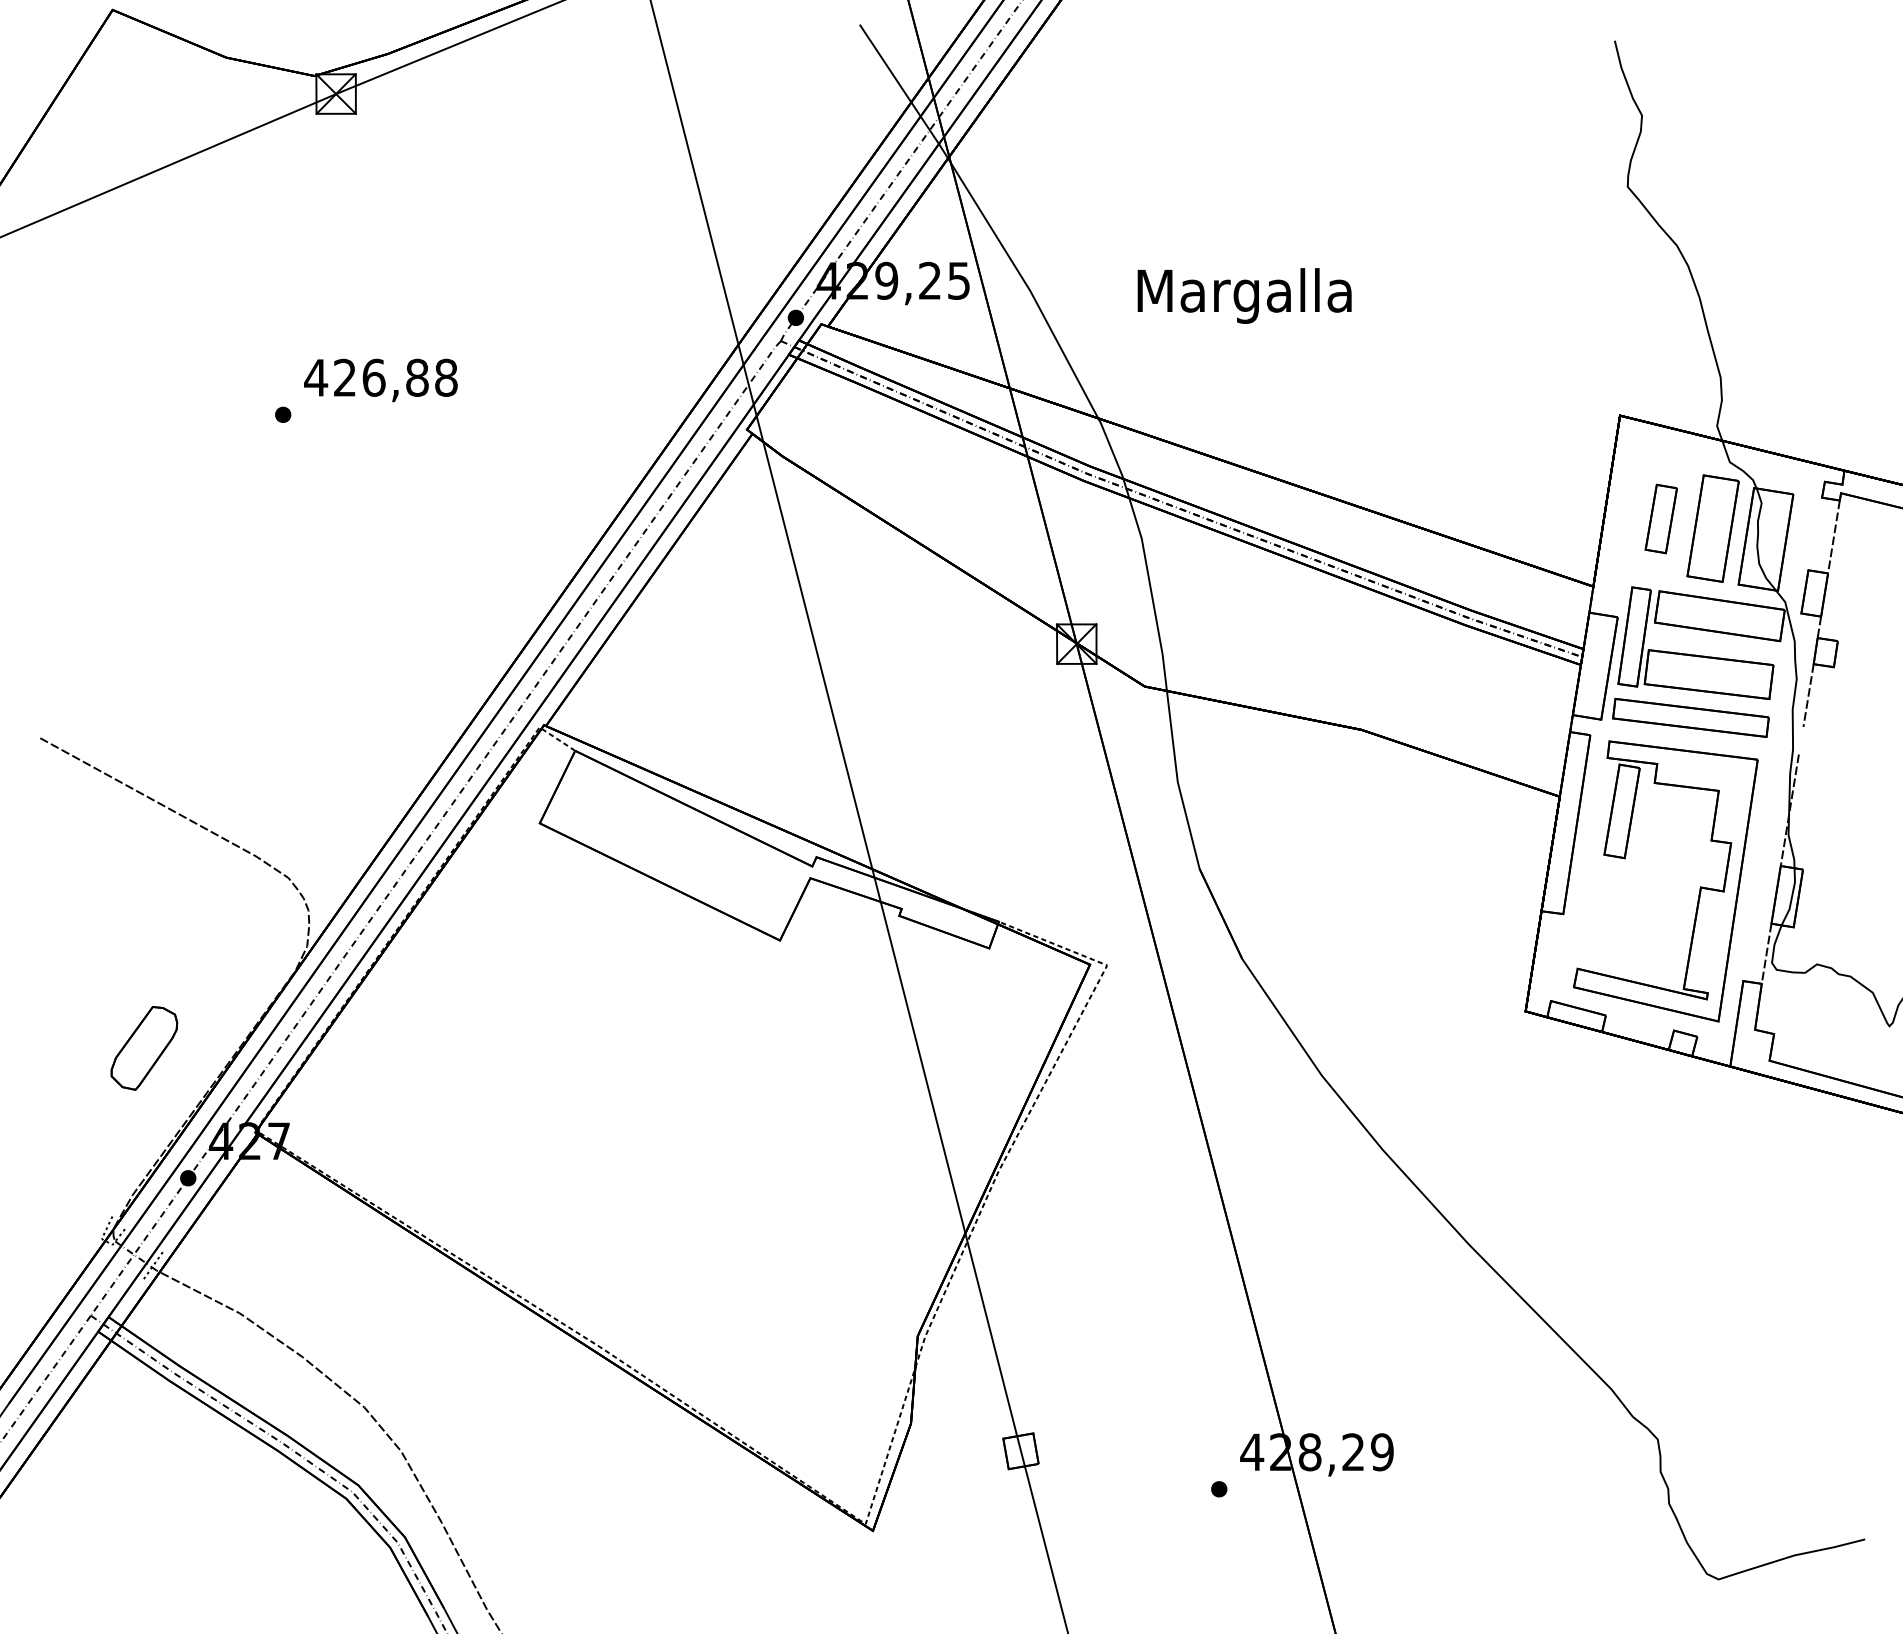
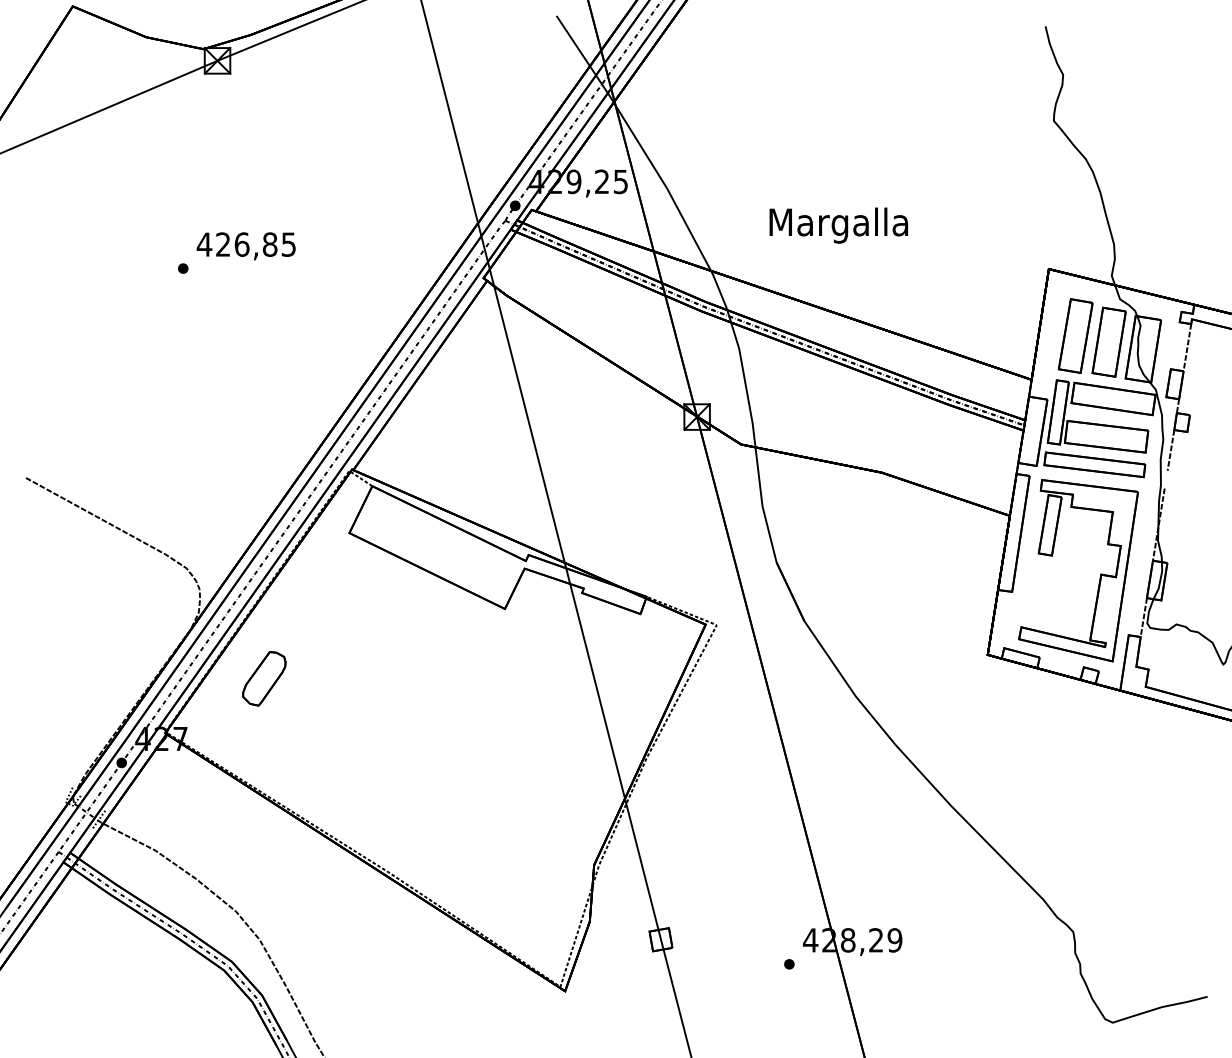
text: (1244, 295) -> (838, 225), moved
text: (445, 377) -> (288, 244), 426,88 -> 426,85
part: (1661, 518) -> (1075, 335), size x1.67
part: (144, 1047) -> (264, 678), moved

